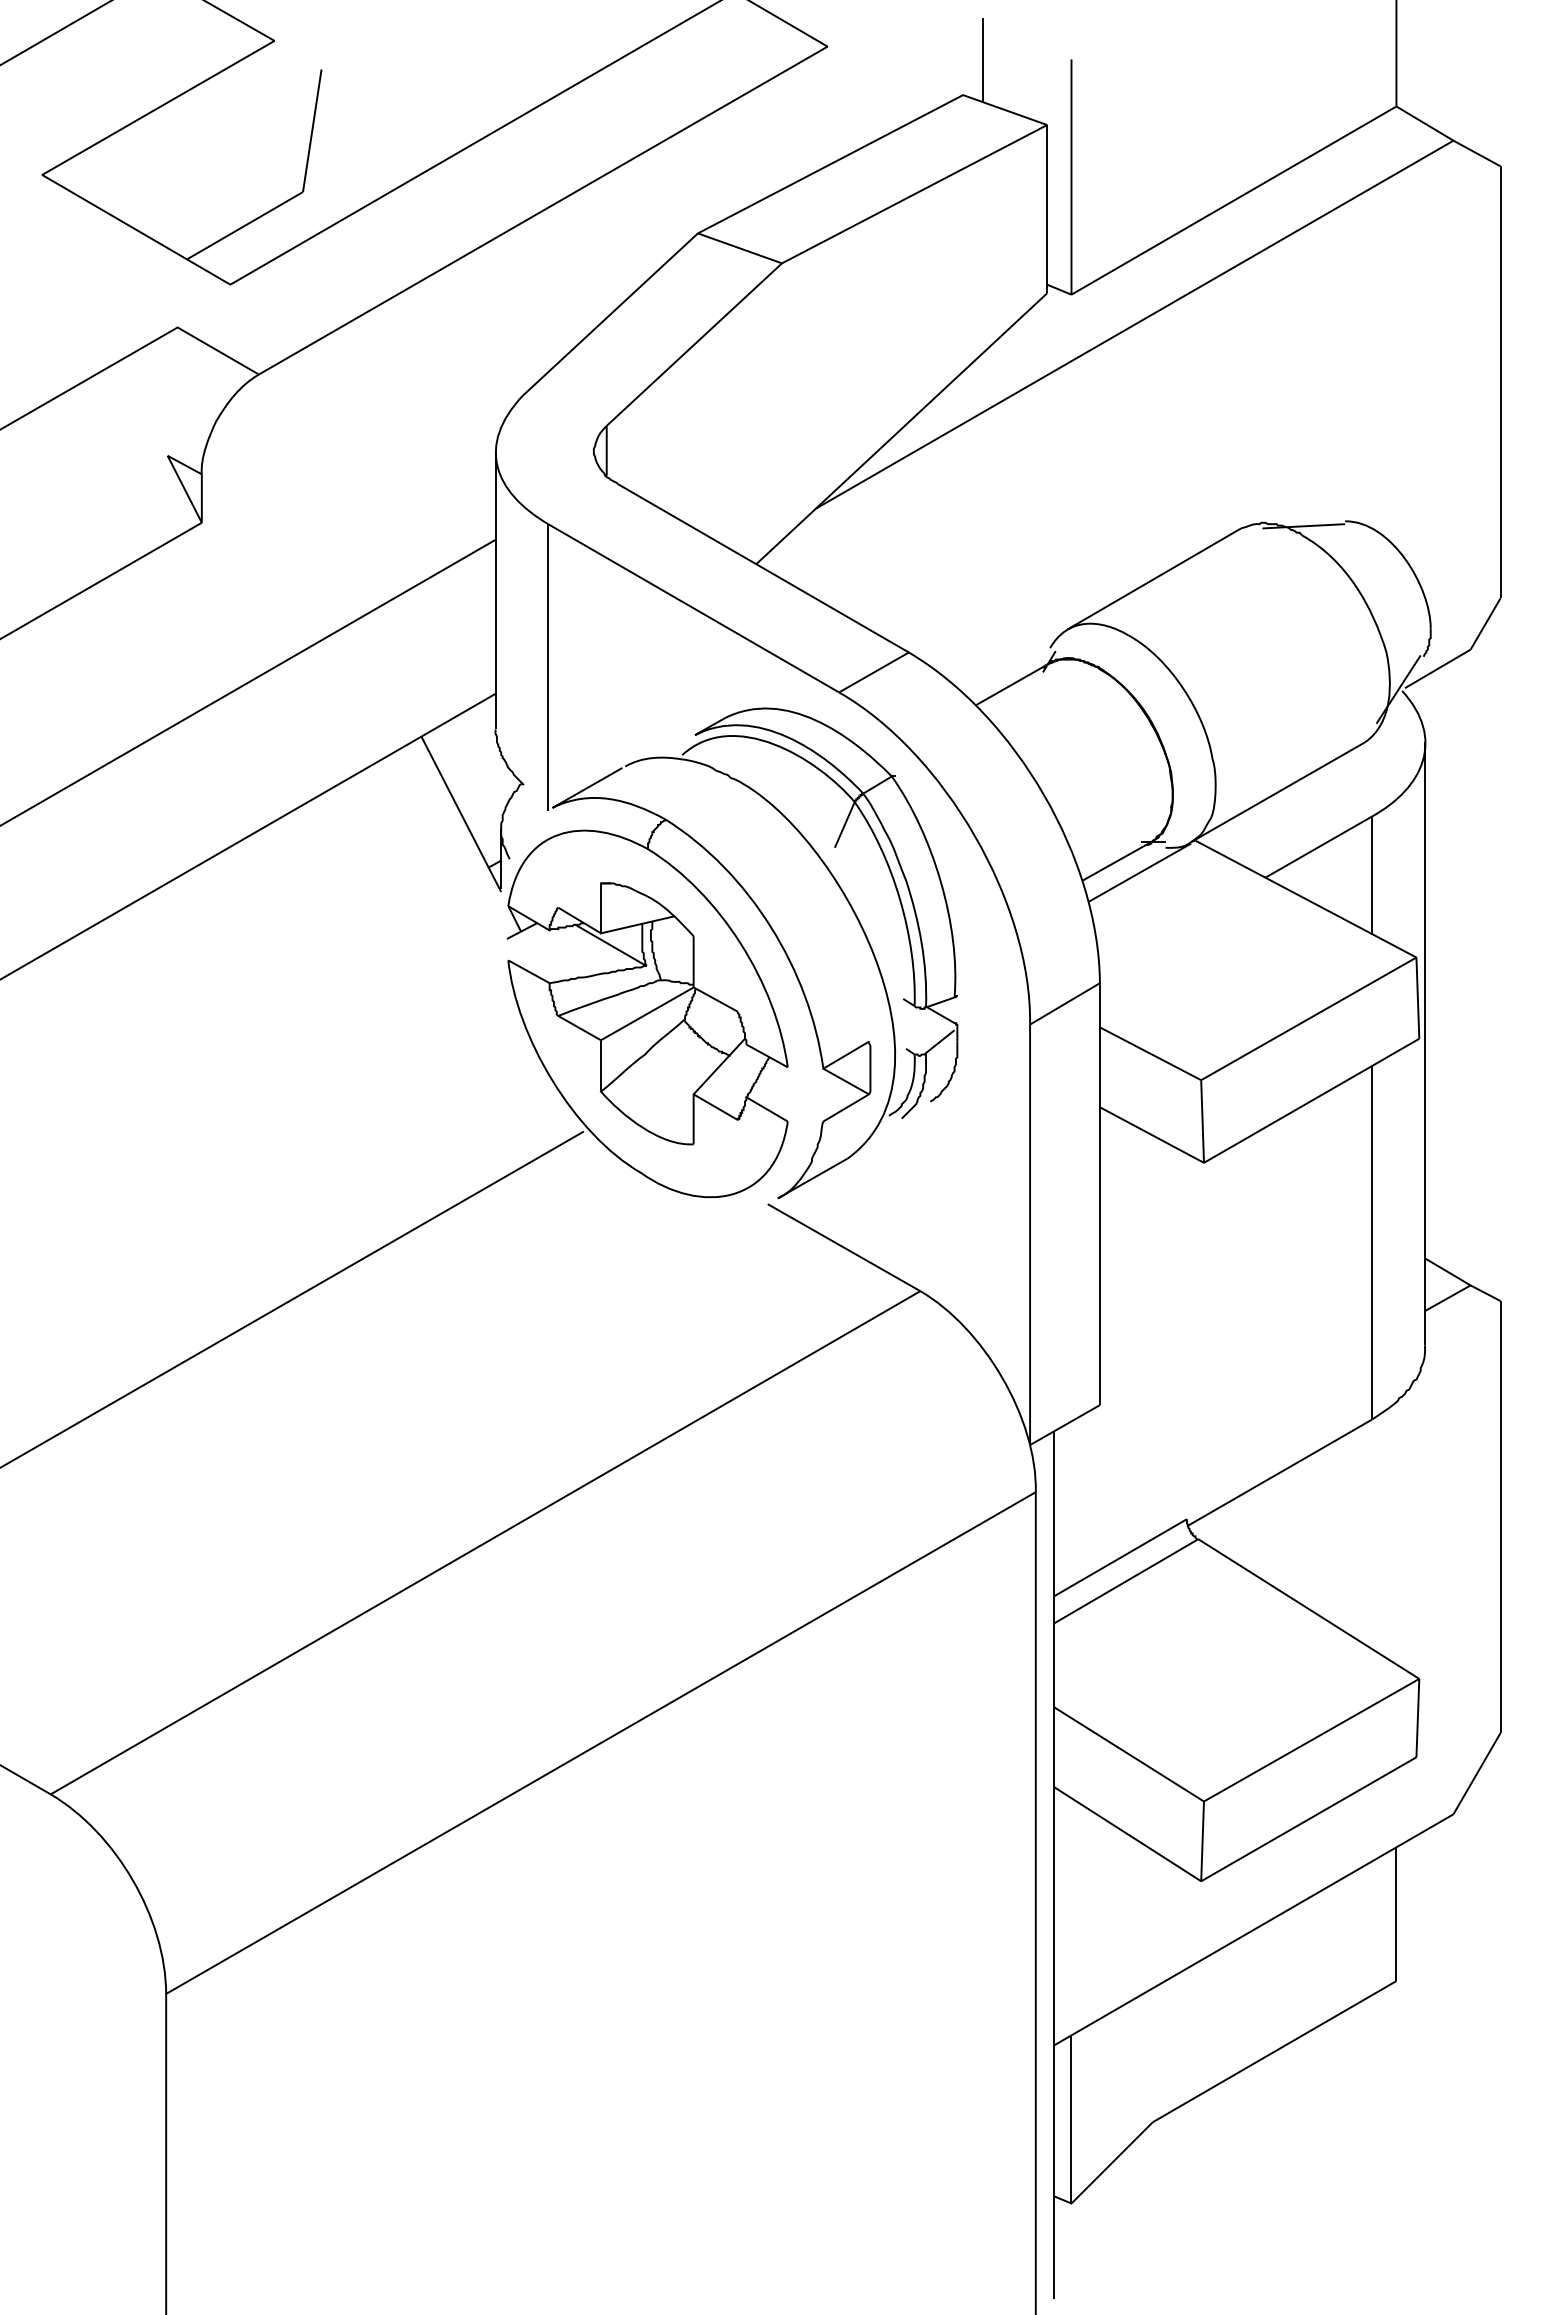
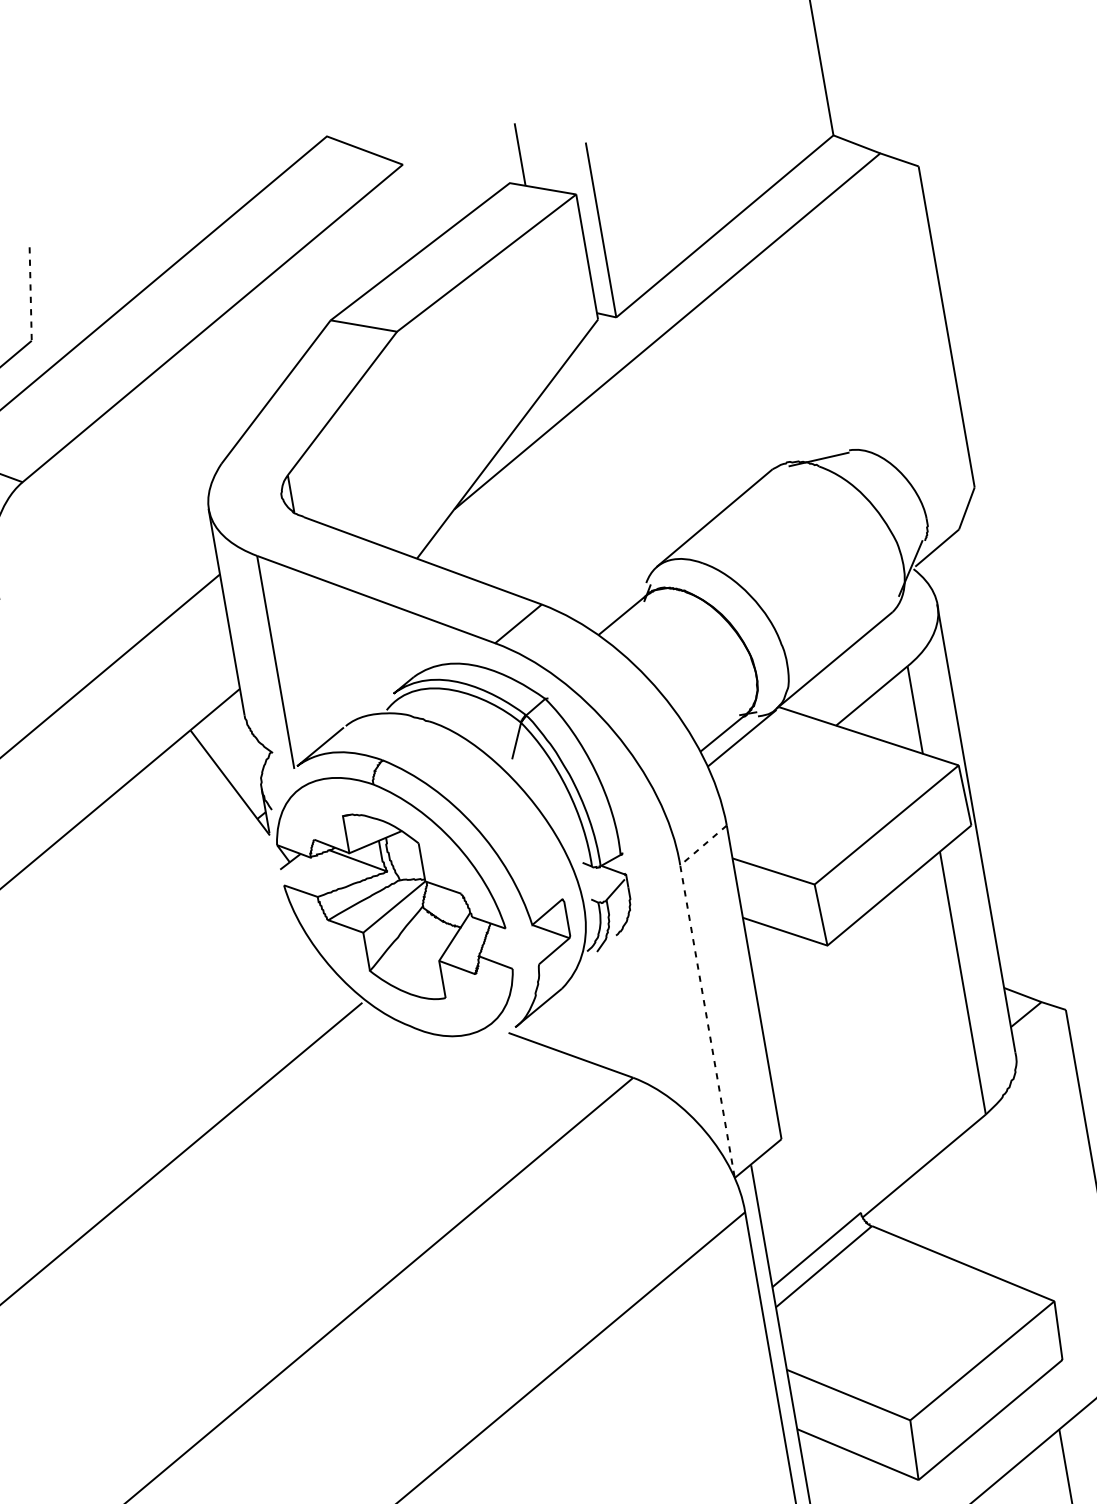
line: (312, 130) -> (30, 293), solid -> dashed
line: (1030, 1193) -> (702, 990), solid -> dashed

